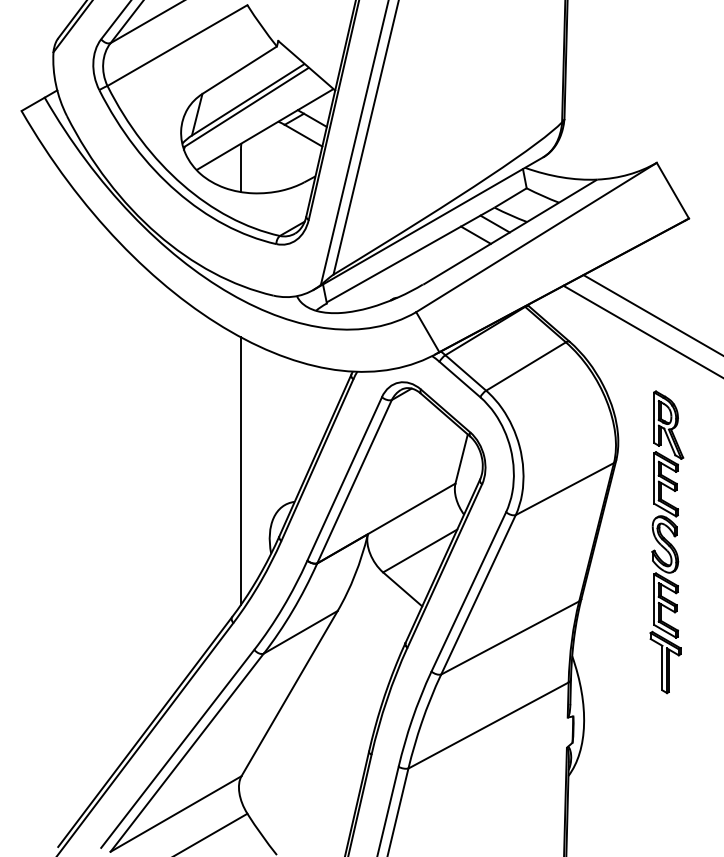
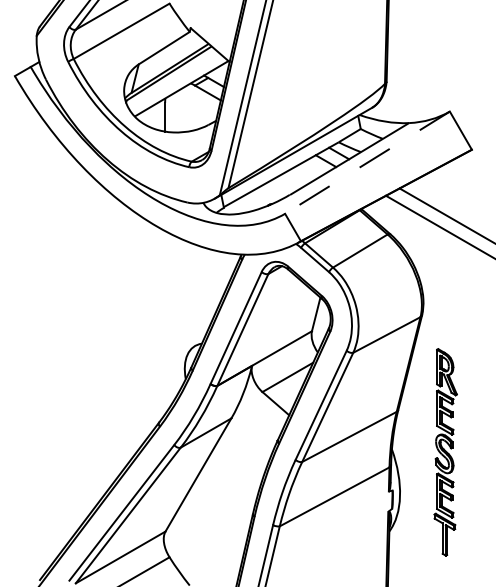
line: (536, 237) -> (367, 162), solid -> dashed
line: (241, 470) -> (165, 322), removed
part: (666, 542) -> (445, 452), moved

